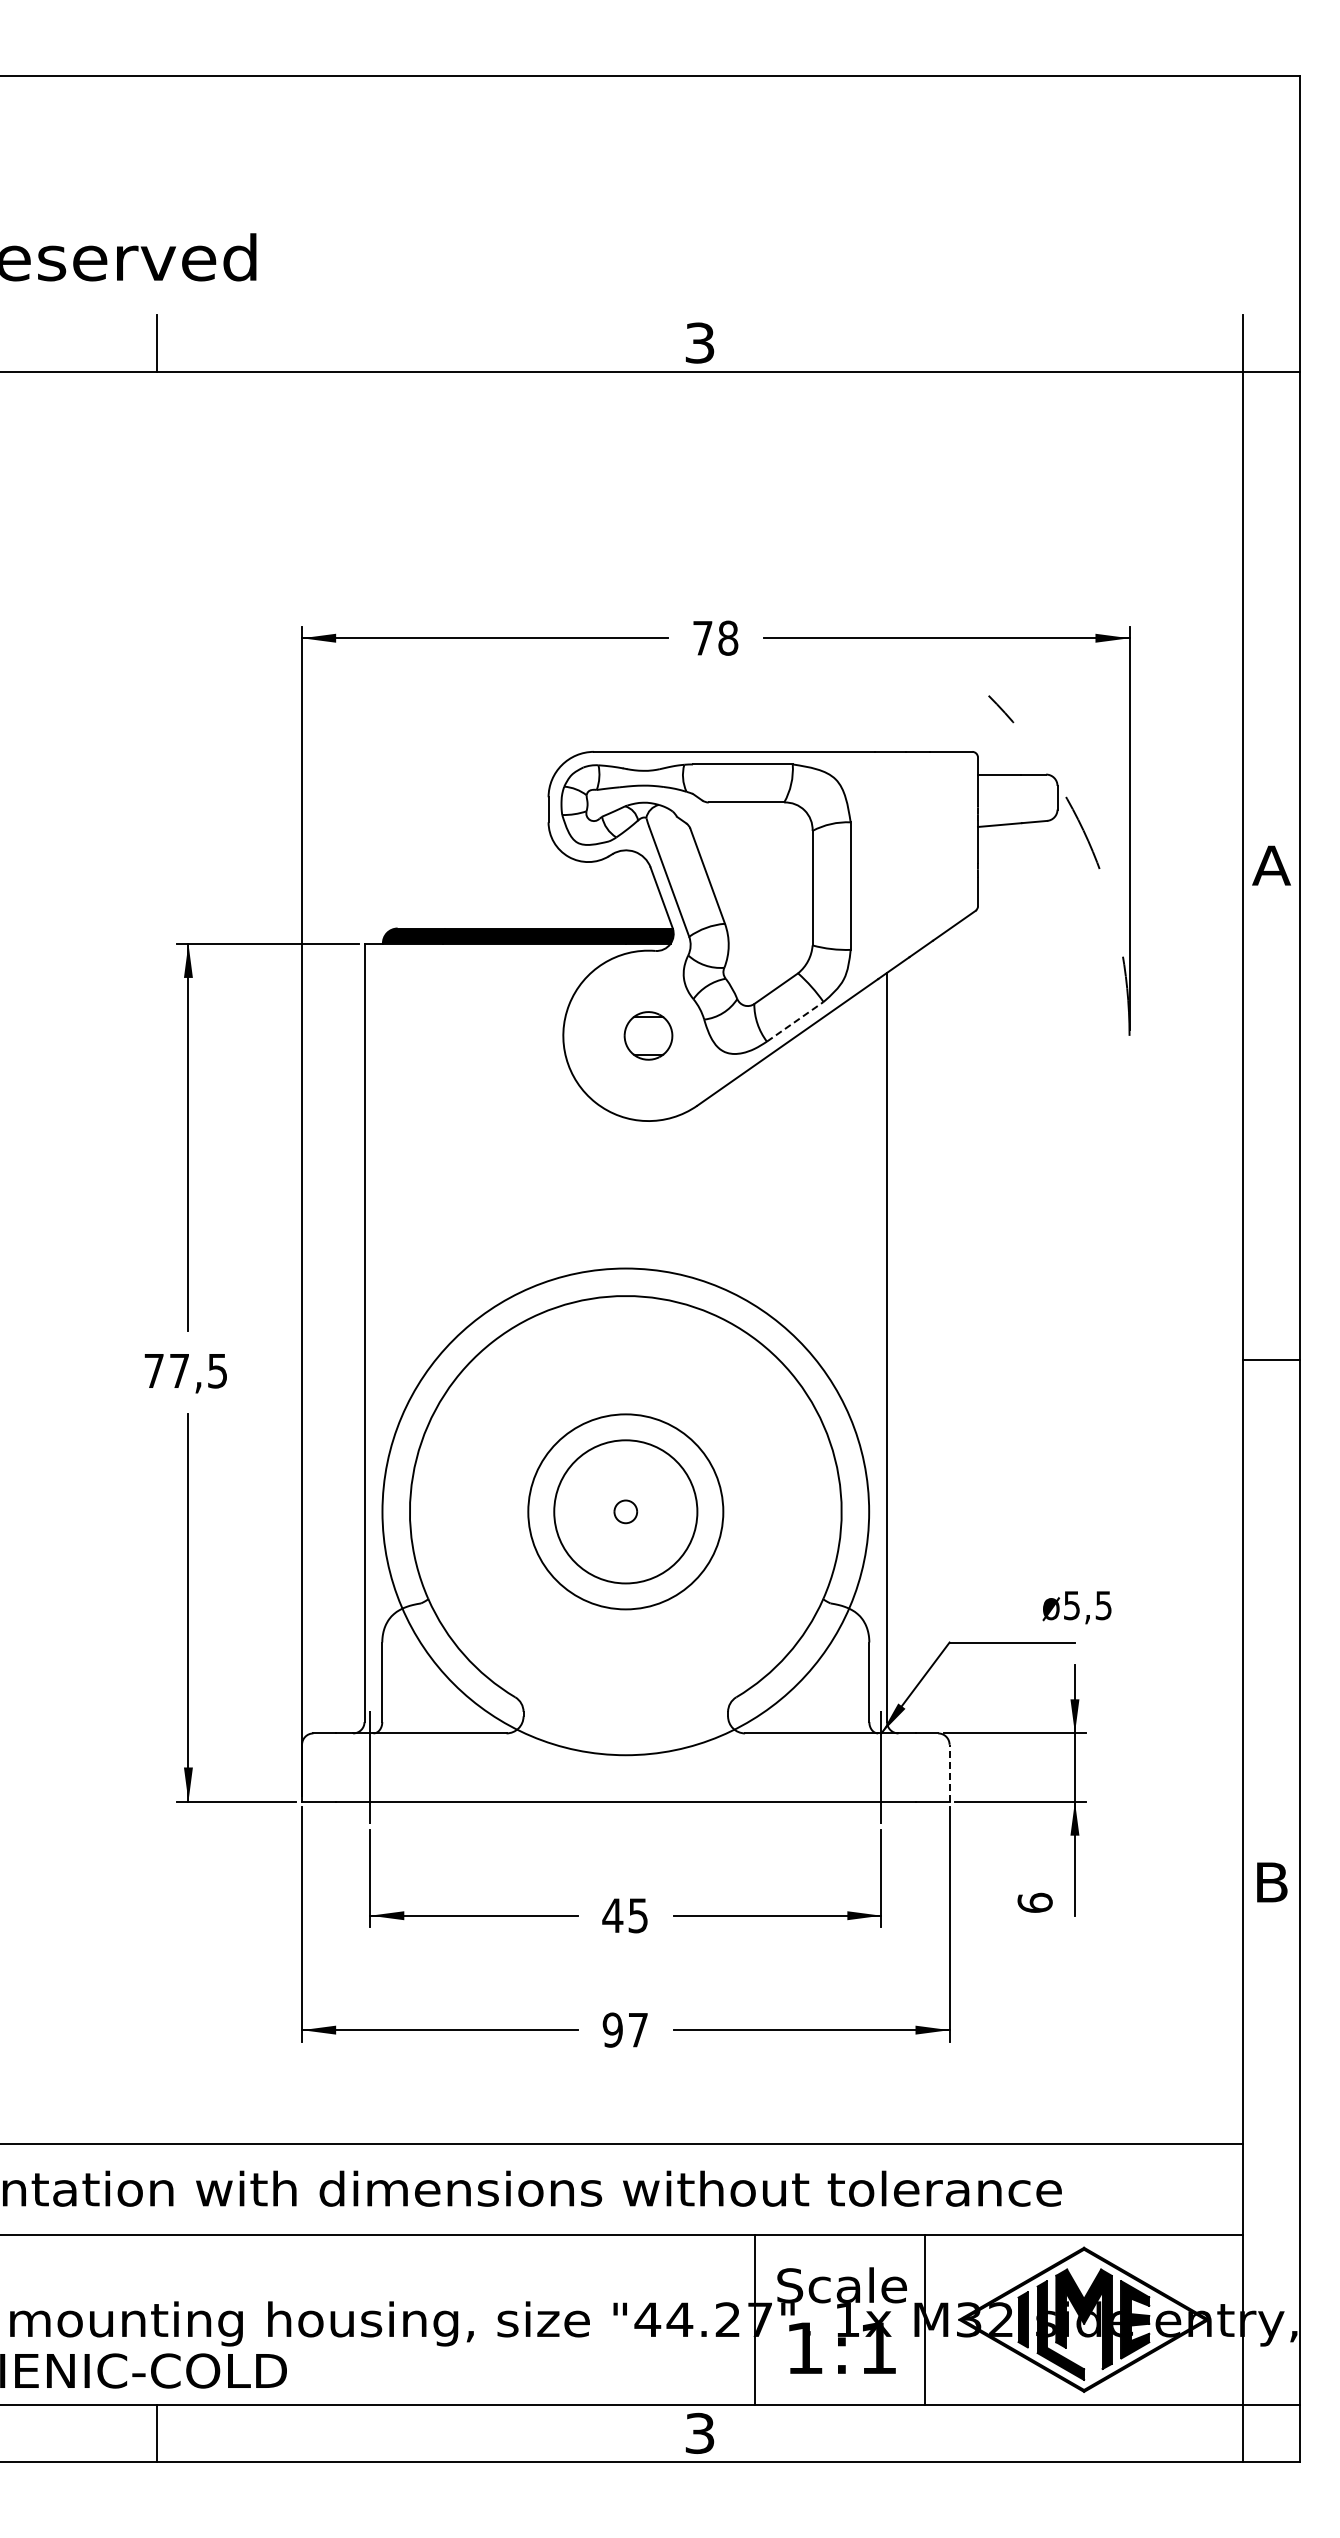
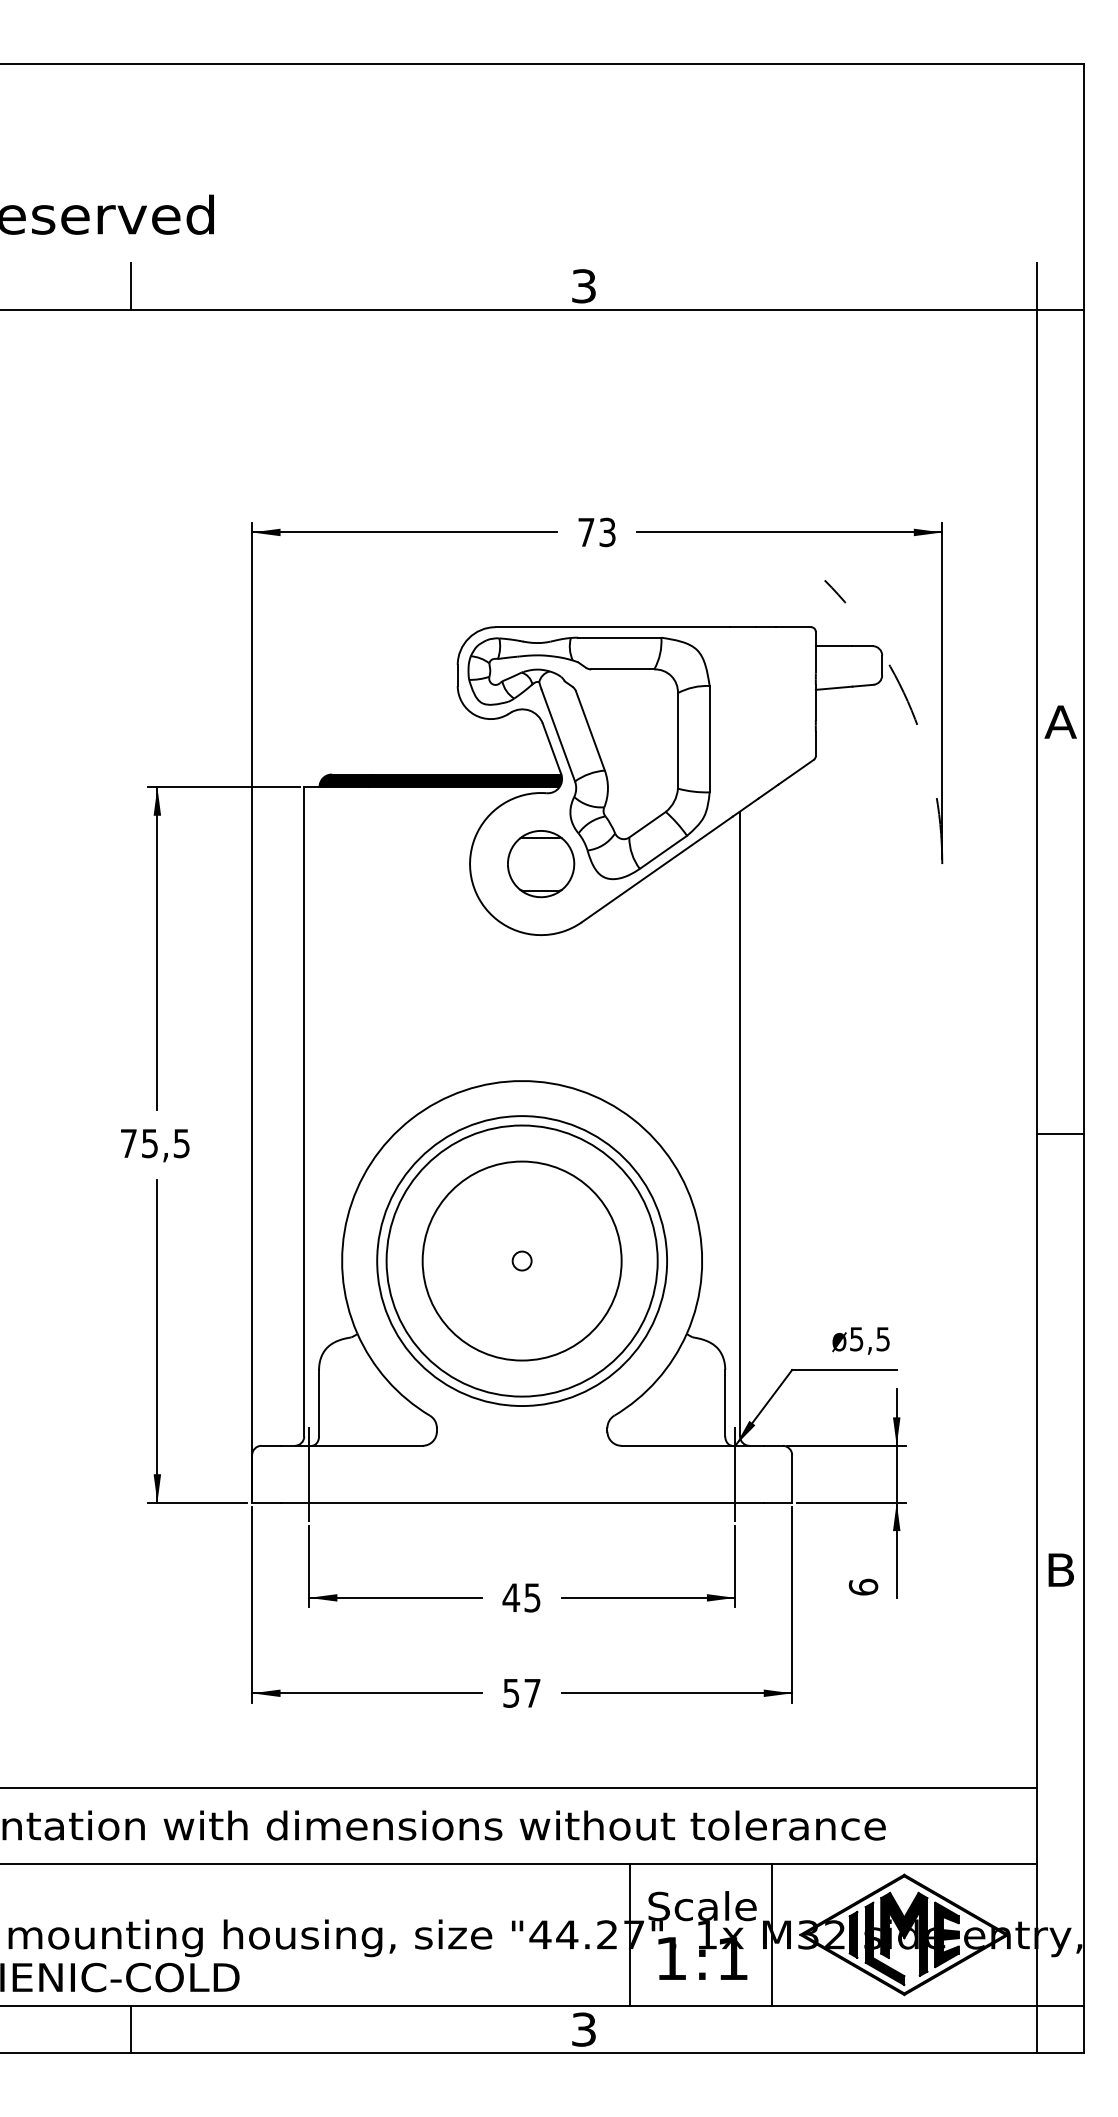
text: (728, 637) -> (607, 531), 78 -> 73
line: (795, 1021) -> (663, 852), dashed -> solid
part: (648, 1035) -> (541, 863), size x1.67
text: (179, 1371) -> (149, 1143), 77,5 -> 75,5
circle: (625, 1511) -> (521, 1260), size x0.71
circle: (625, 1511) -> (521, 1260), size x1.67
circle: (625, 1511) -> (521, 1260), size x1.67
text: (1076, 1607) -> (860, 1340), moved
line: (949, 1772) -> (792, 1478), dashed -> solid
text: (612, 2029) -> (511, 1692), 97 -> 57

